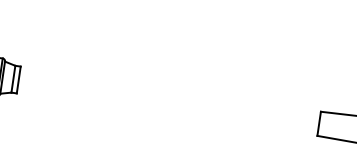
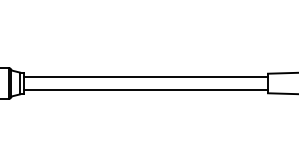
line: (170, 93) -> (146, 76), added
line: (167, 110) -> (146, 90), added

